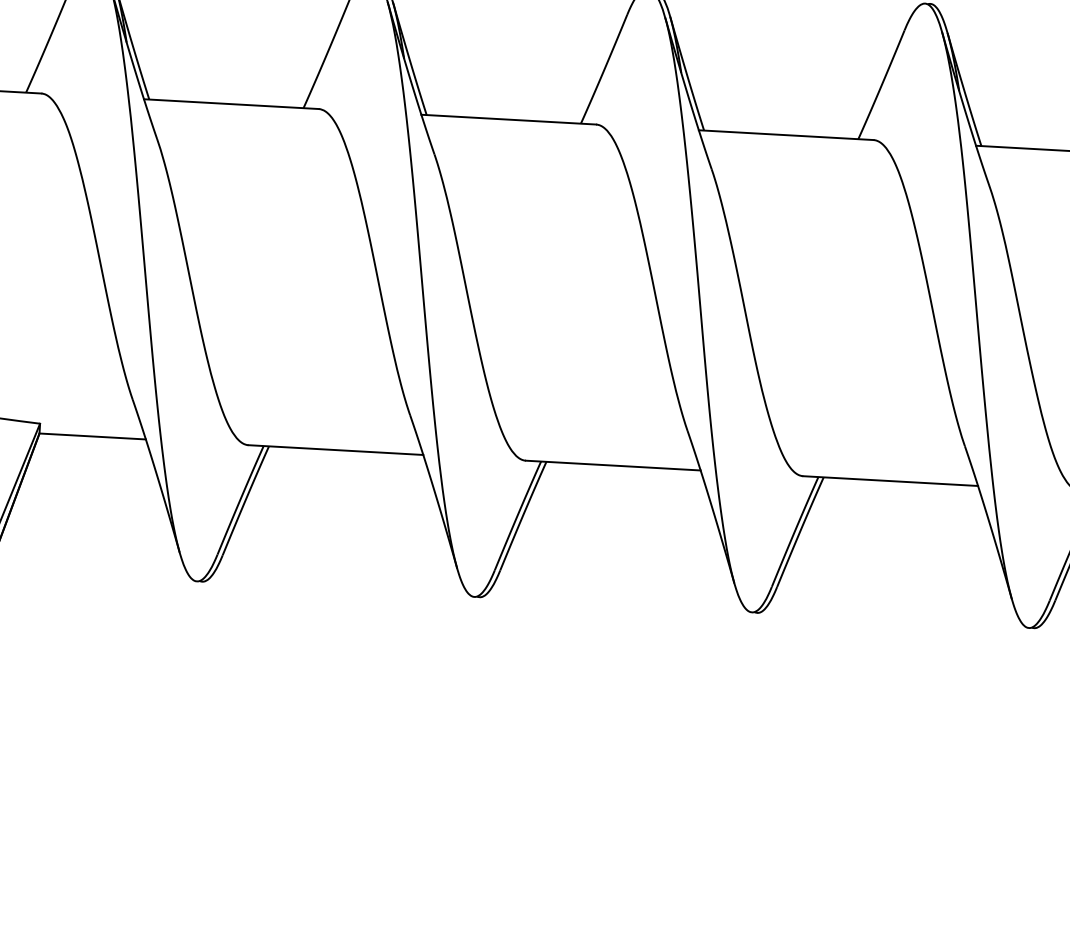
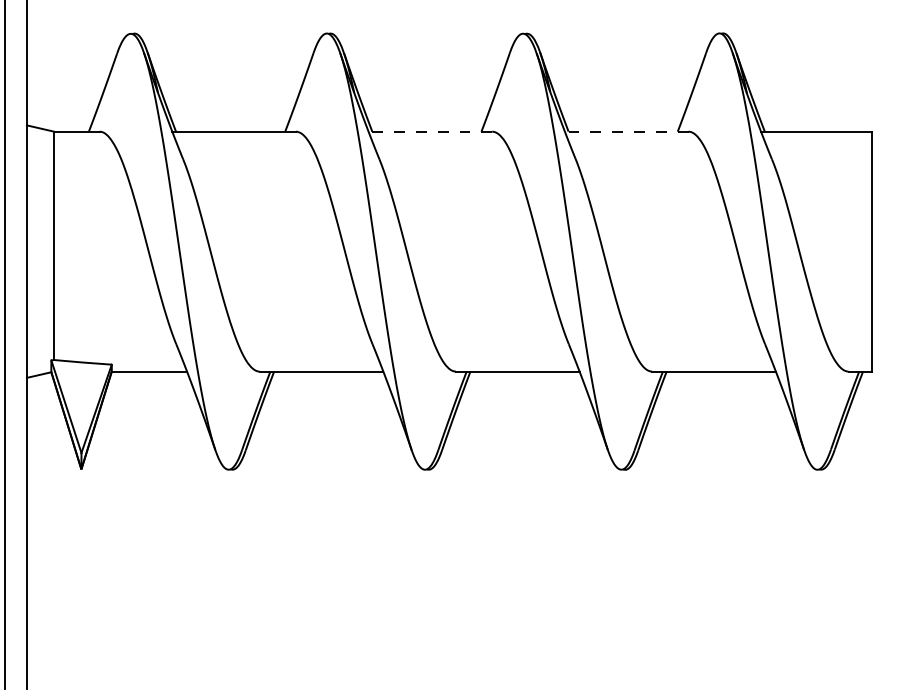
line: (508, 119) -> (430, 131), solid -> dashed
line: (785, 134) -> (626, 131), solid -> dashed

